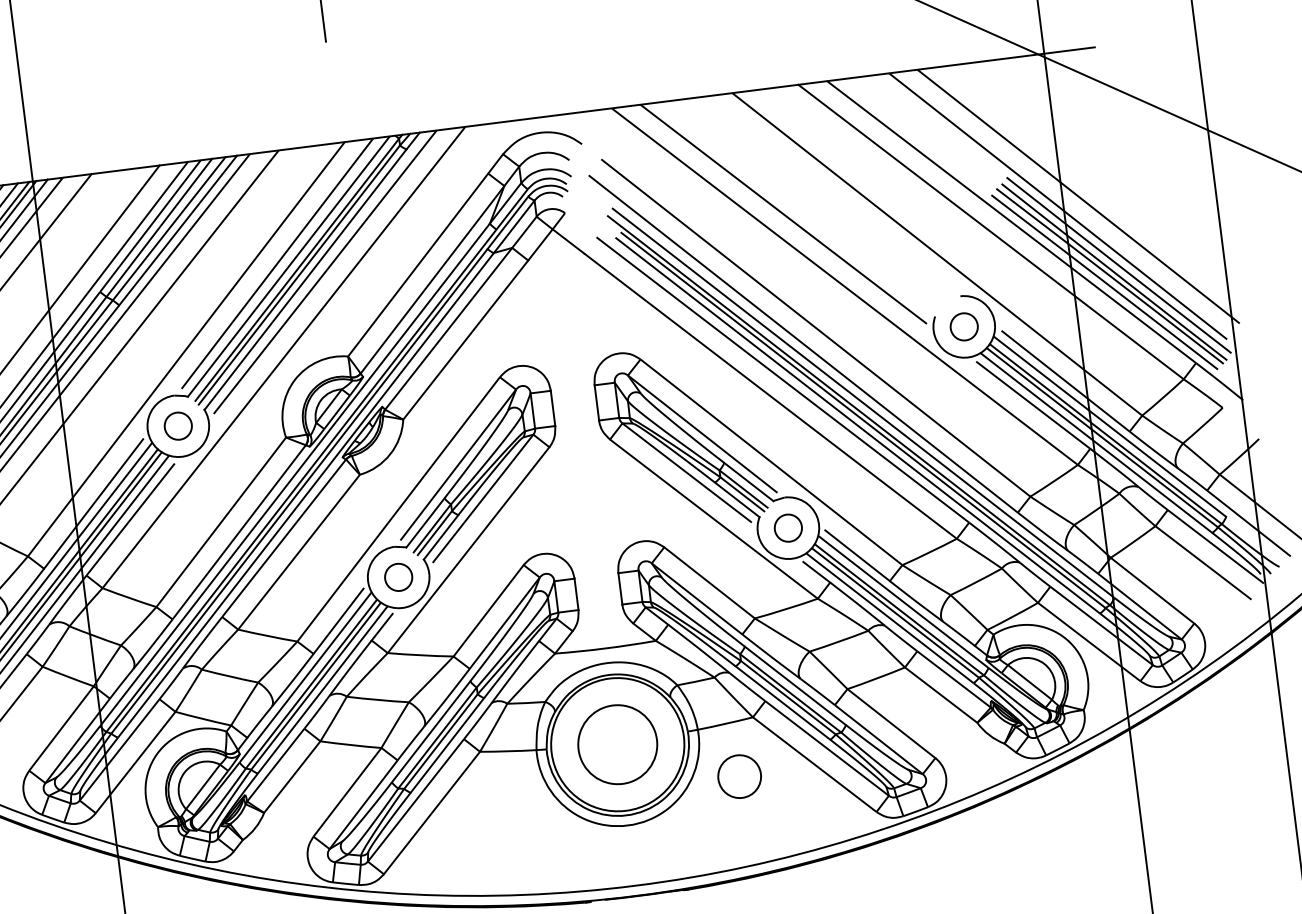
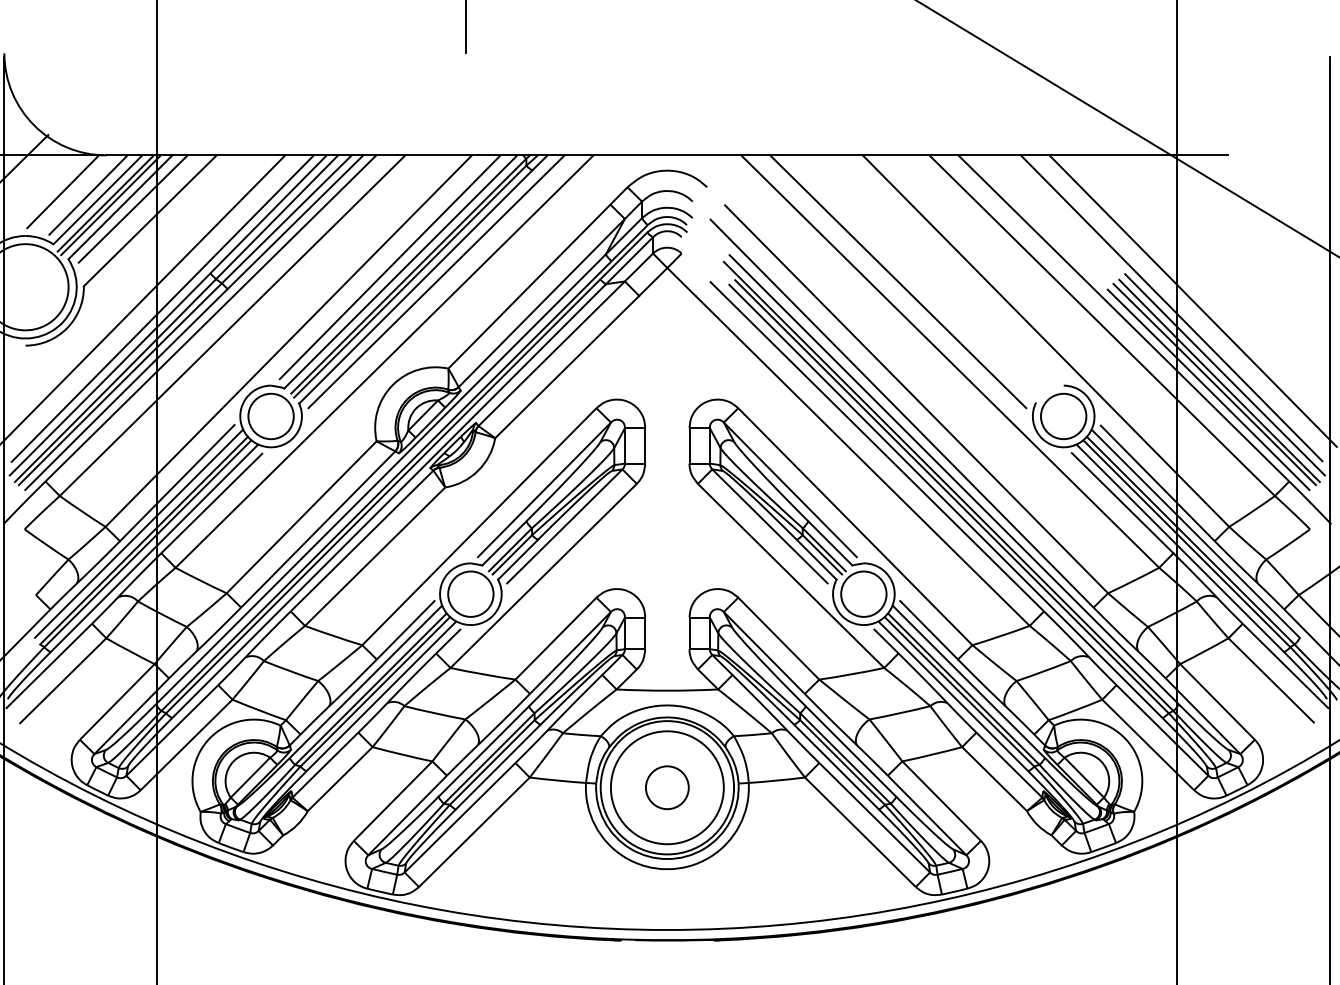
circle: (964, 326) -> (1063, 416), size x1.67
circle: (177, 426) -> (270, 416), size x1.67
circle: (787, 527) -> (863, 593), size x1.67
circle: (398, 576) -> (470, 593), size x1.67
circle: (616, 744) -> (666, 787), size x1.43
circle: (739, 776) -> (667, 787), moved

